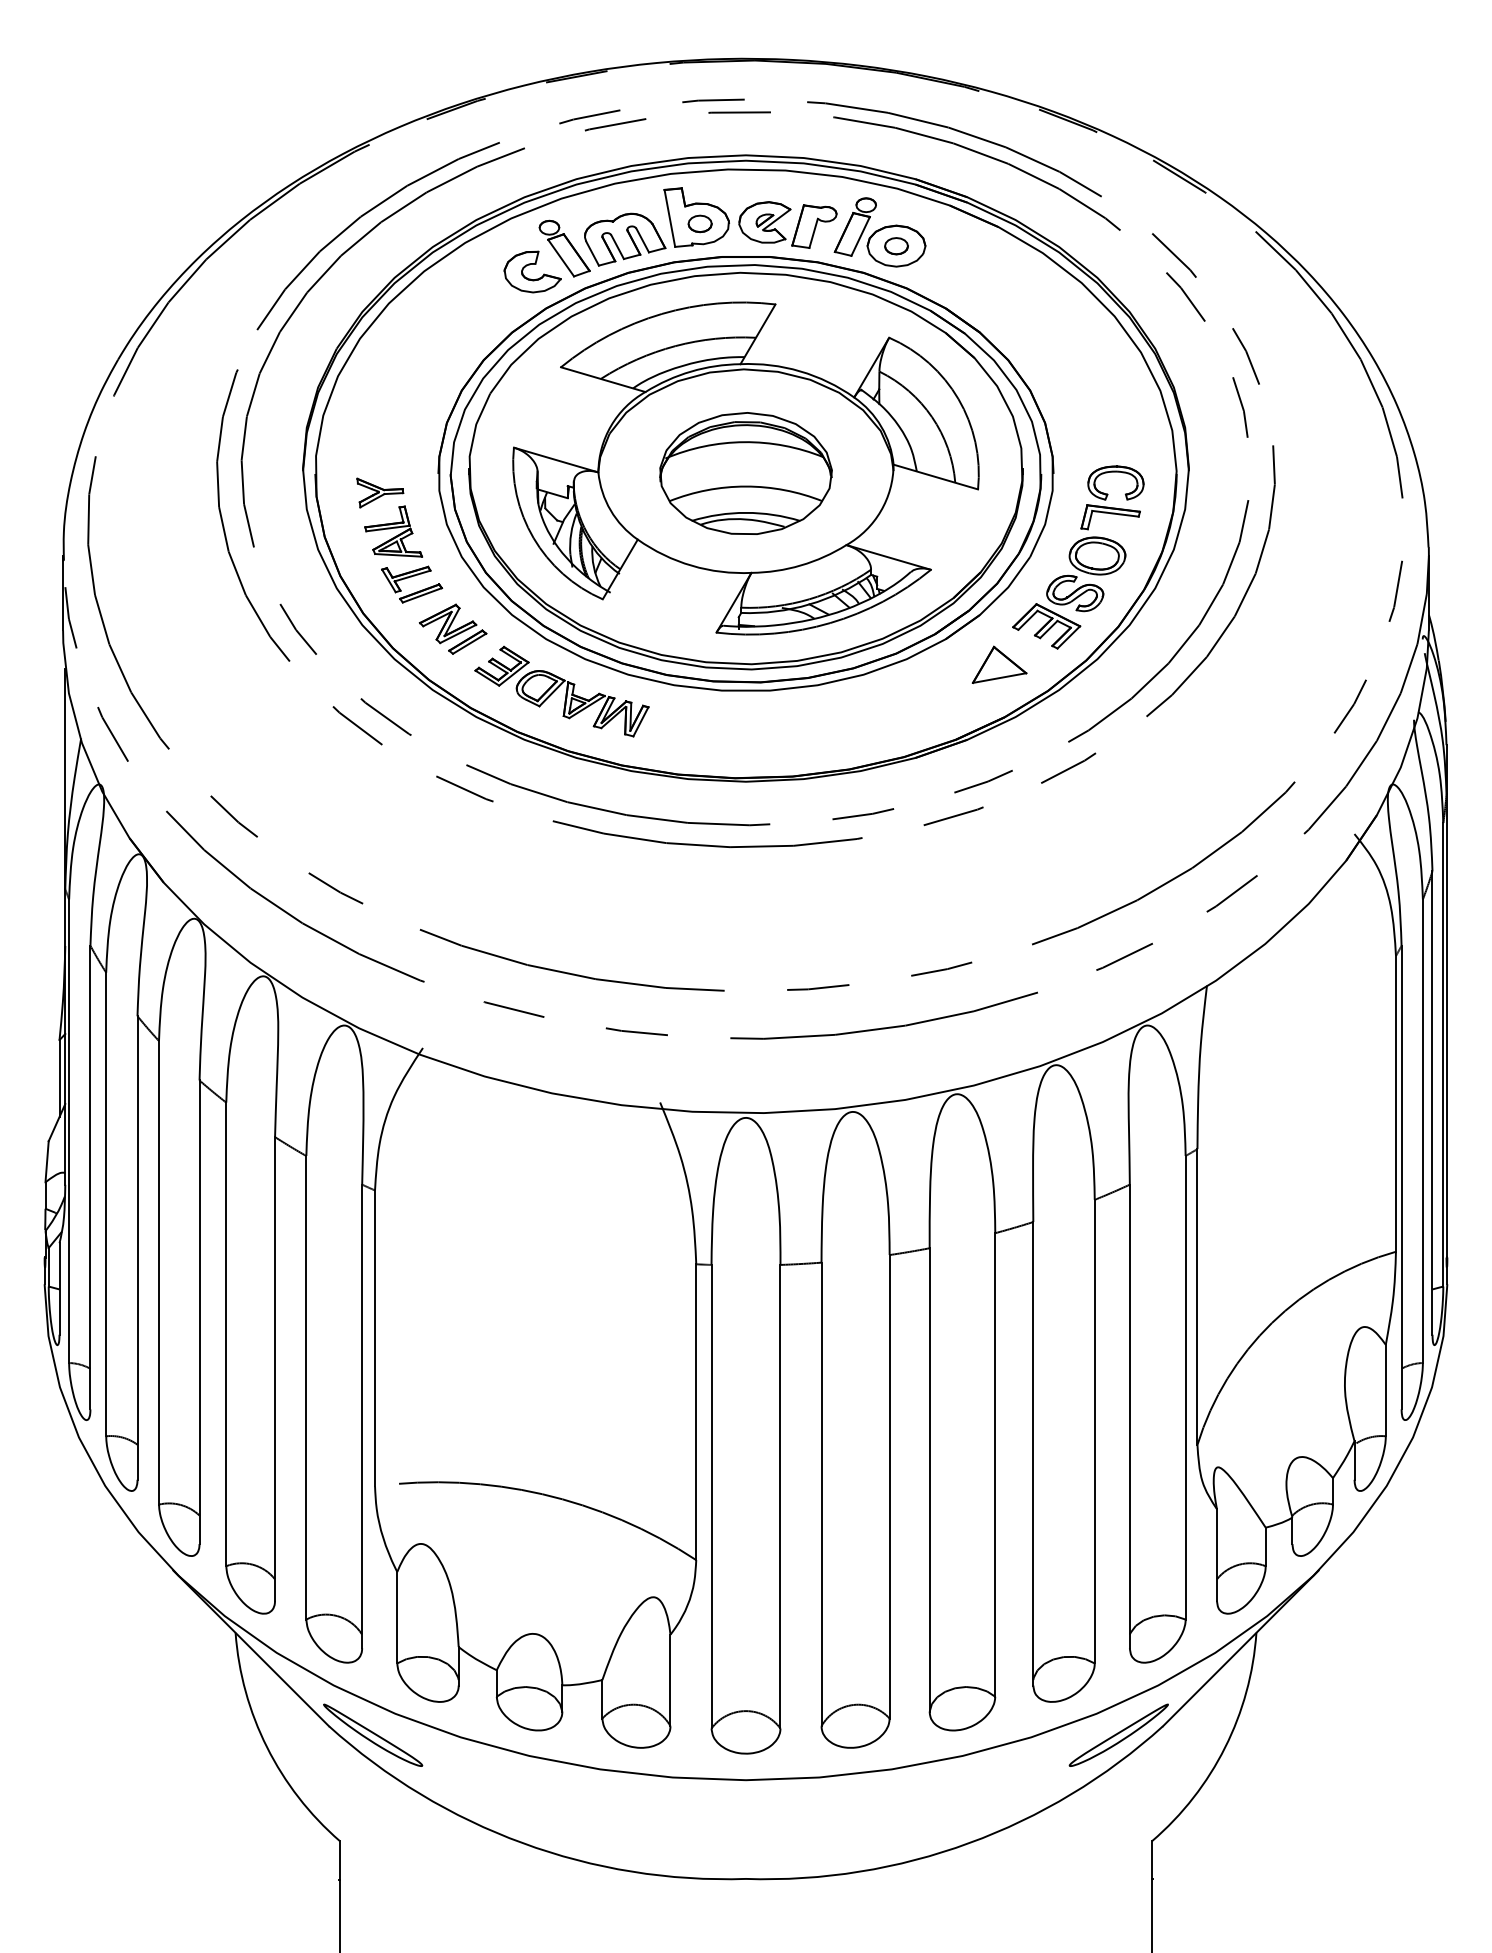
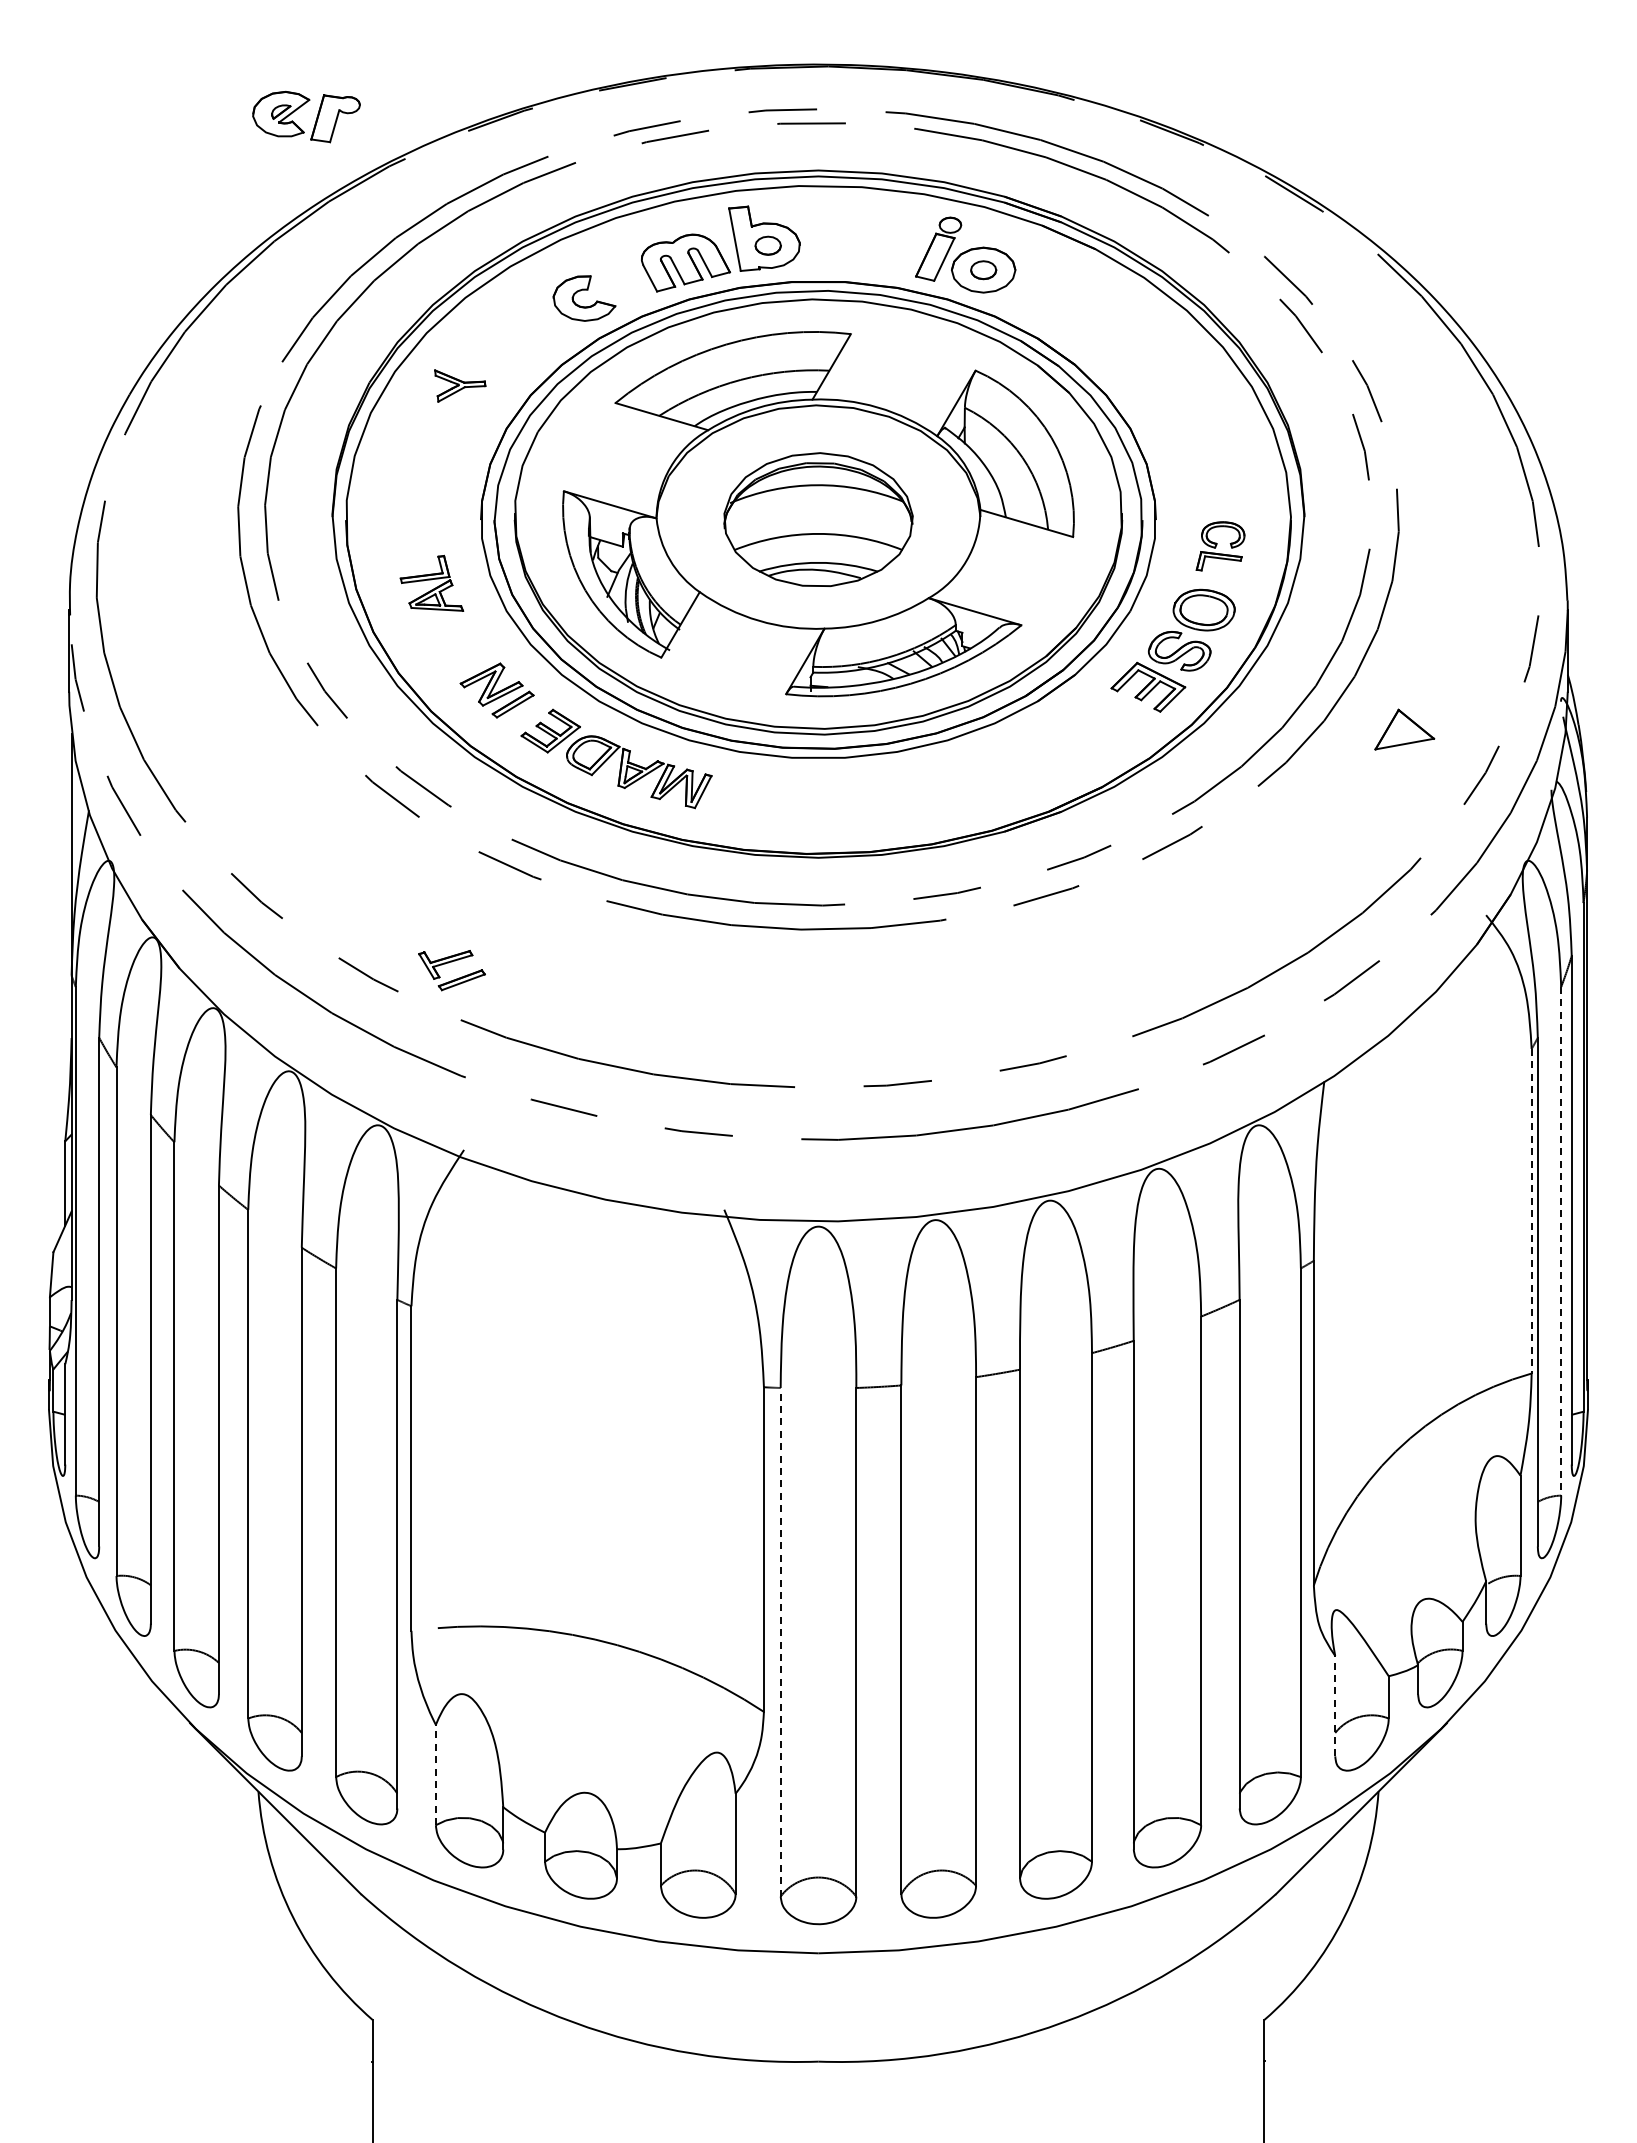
part: (796, 228) -> (315, 120), moved
part: (564, 248) -> (619, 272), removed
part: (380, 492) -> (460, 385), moved
part: (1112, 498) -> (1220, 546), size x0.7
part: (408, 578) -> (448, 963), moved
part: (999, 664) -> (1404, 729), moved
line: (1395, 1104) -> (1531, 1211), solid -> dashed
line: (1423, 1131) -> (1561, 1241), solid -> dashed
line: (711, 1495) -> (780, 1641), solid -> dashed
line: (1217, 1554) -> (1335, 1705), solid -> dashed
line: (396, 1617) -> (435, 1774), solid -> dashed
part: (373, 1734) -> (409, 1903), removed
part: (1118, 1734) -> (1227, 1903), removed

